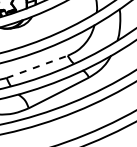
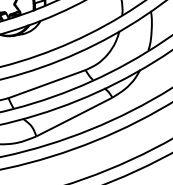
line: (37, 66) -> (47, 83), dashed -> solid

